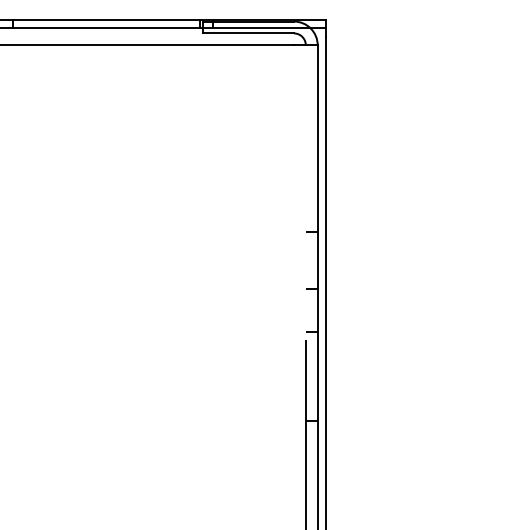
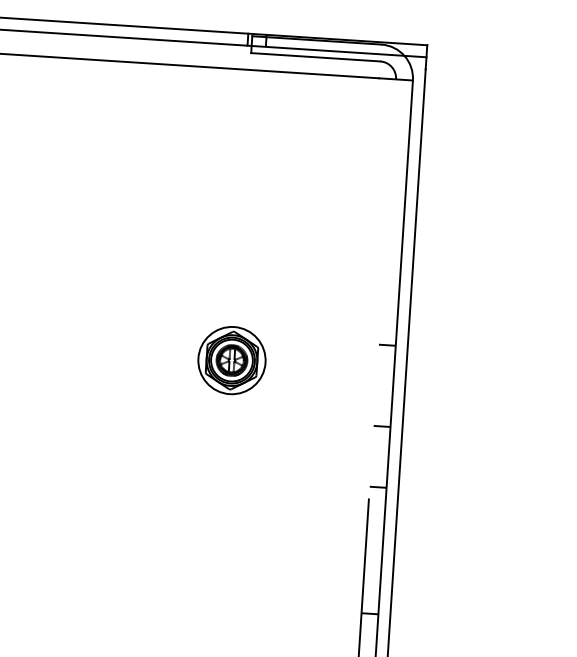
part: (203, 249) -> (231, 360), added

